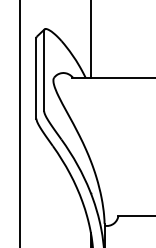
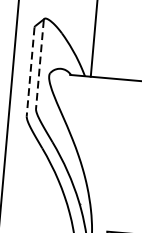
line: (44, 71) -> (40, 65), solid -> dashed
line: (36, 78) -> (30, 72), solid -> dashed

